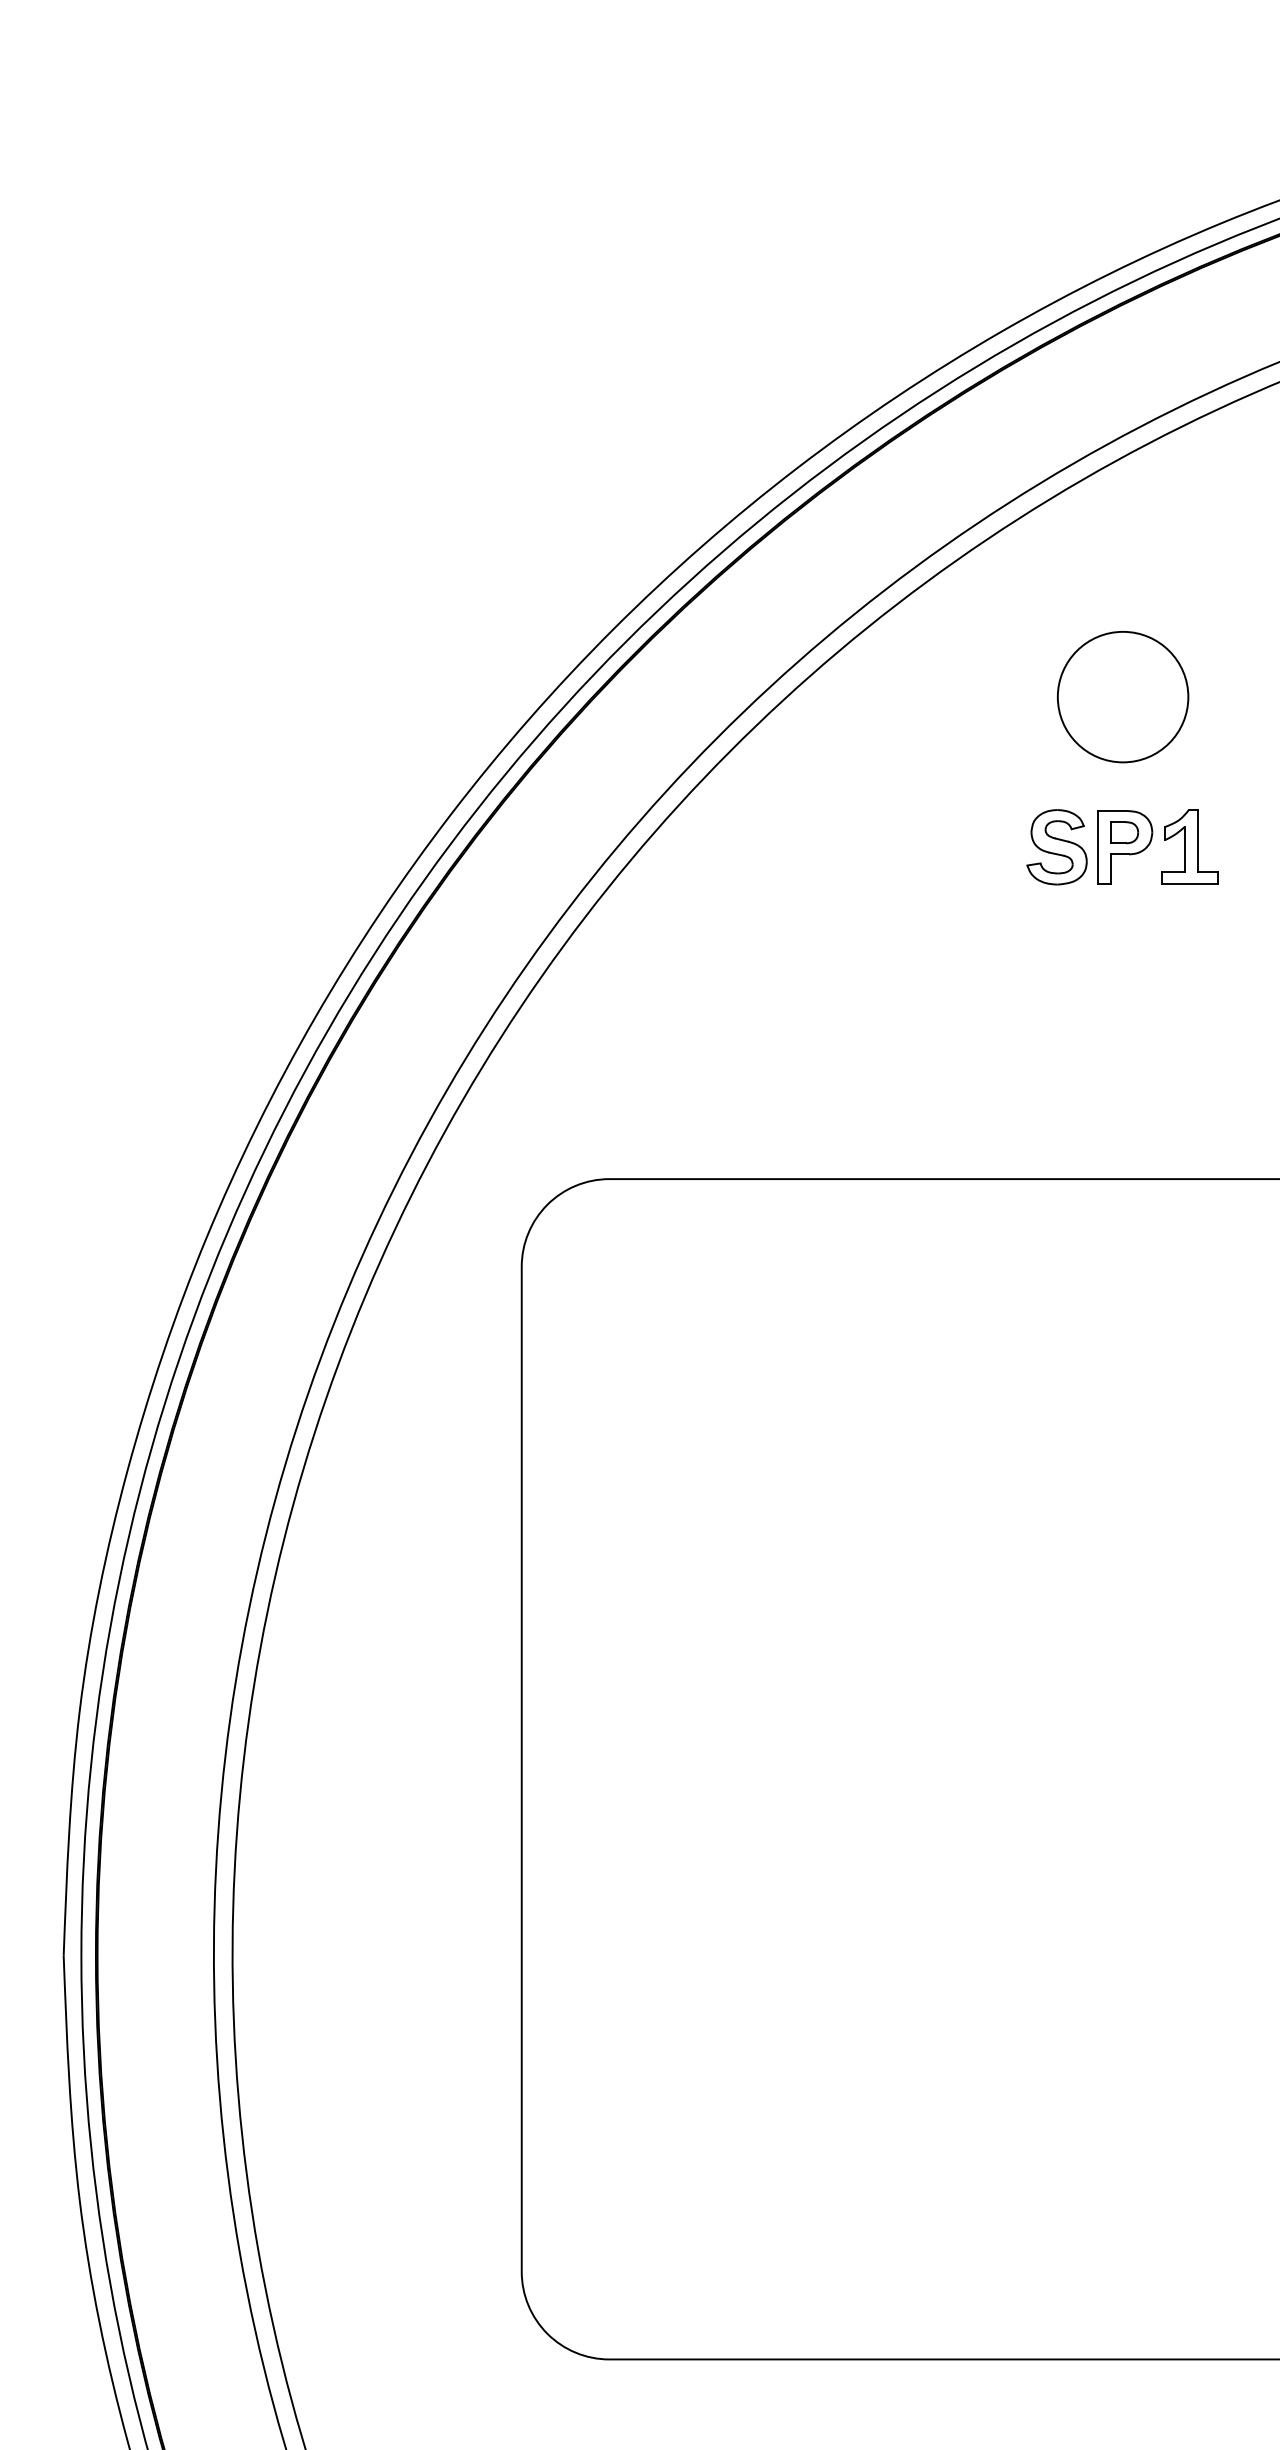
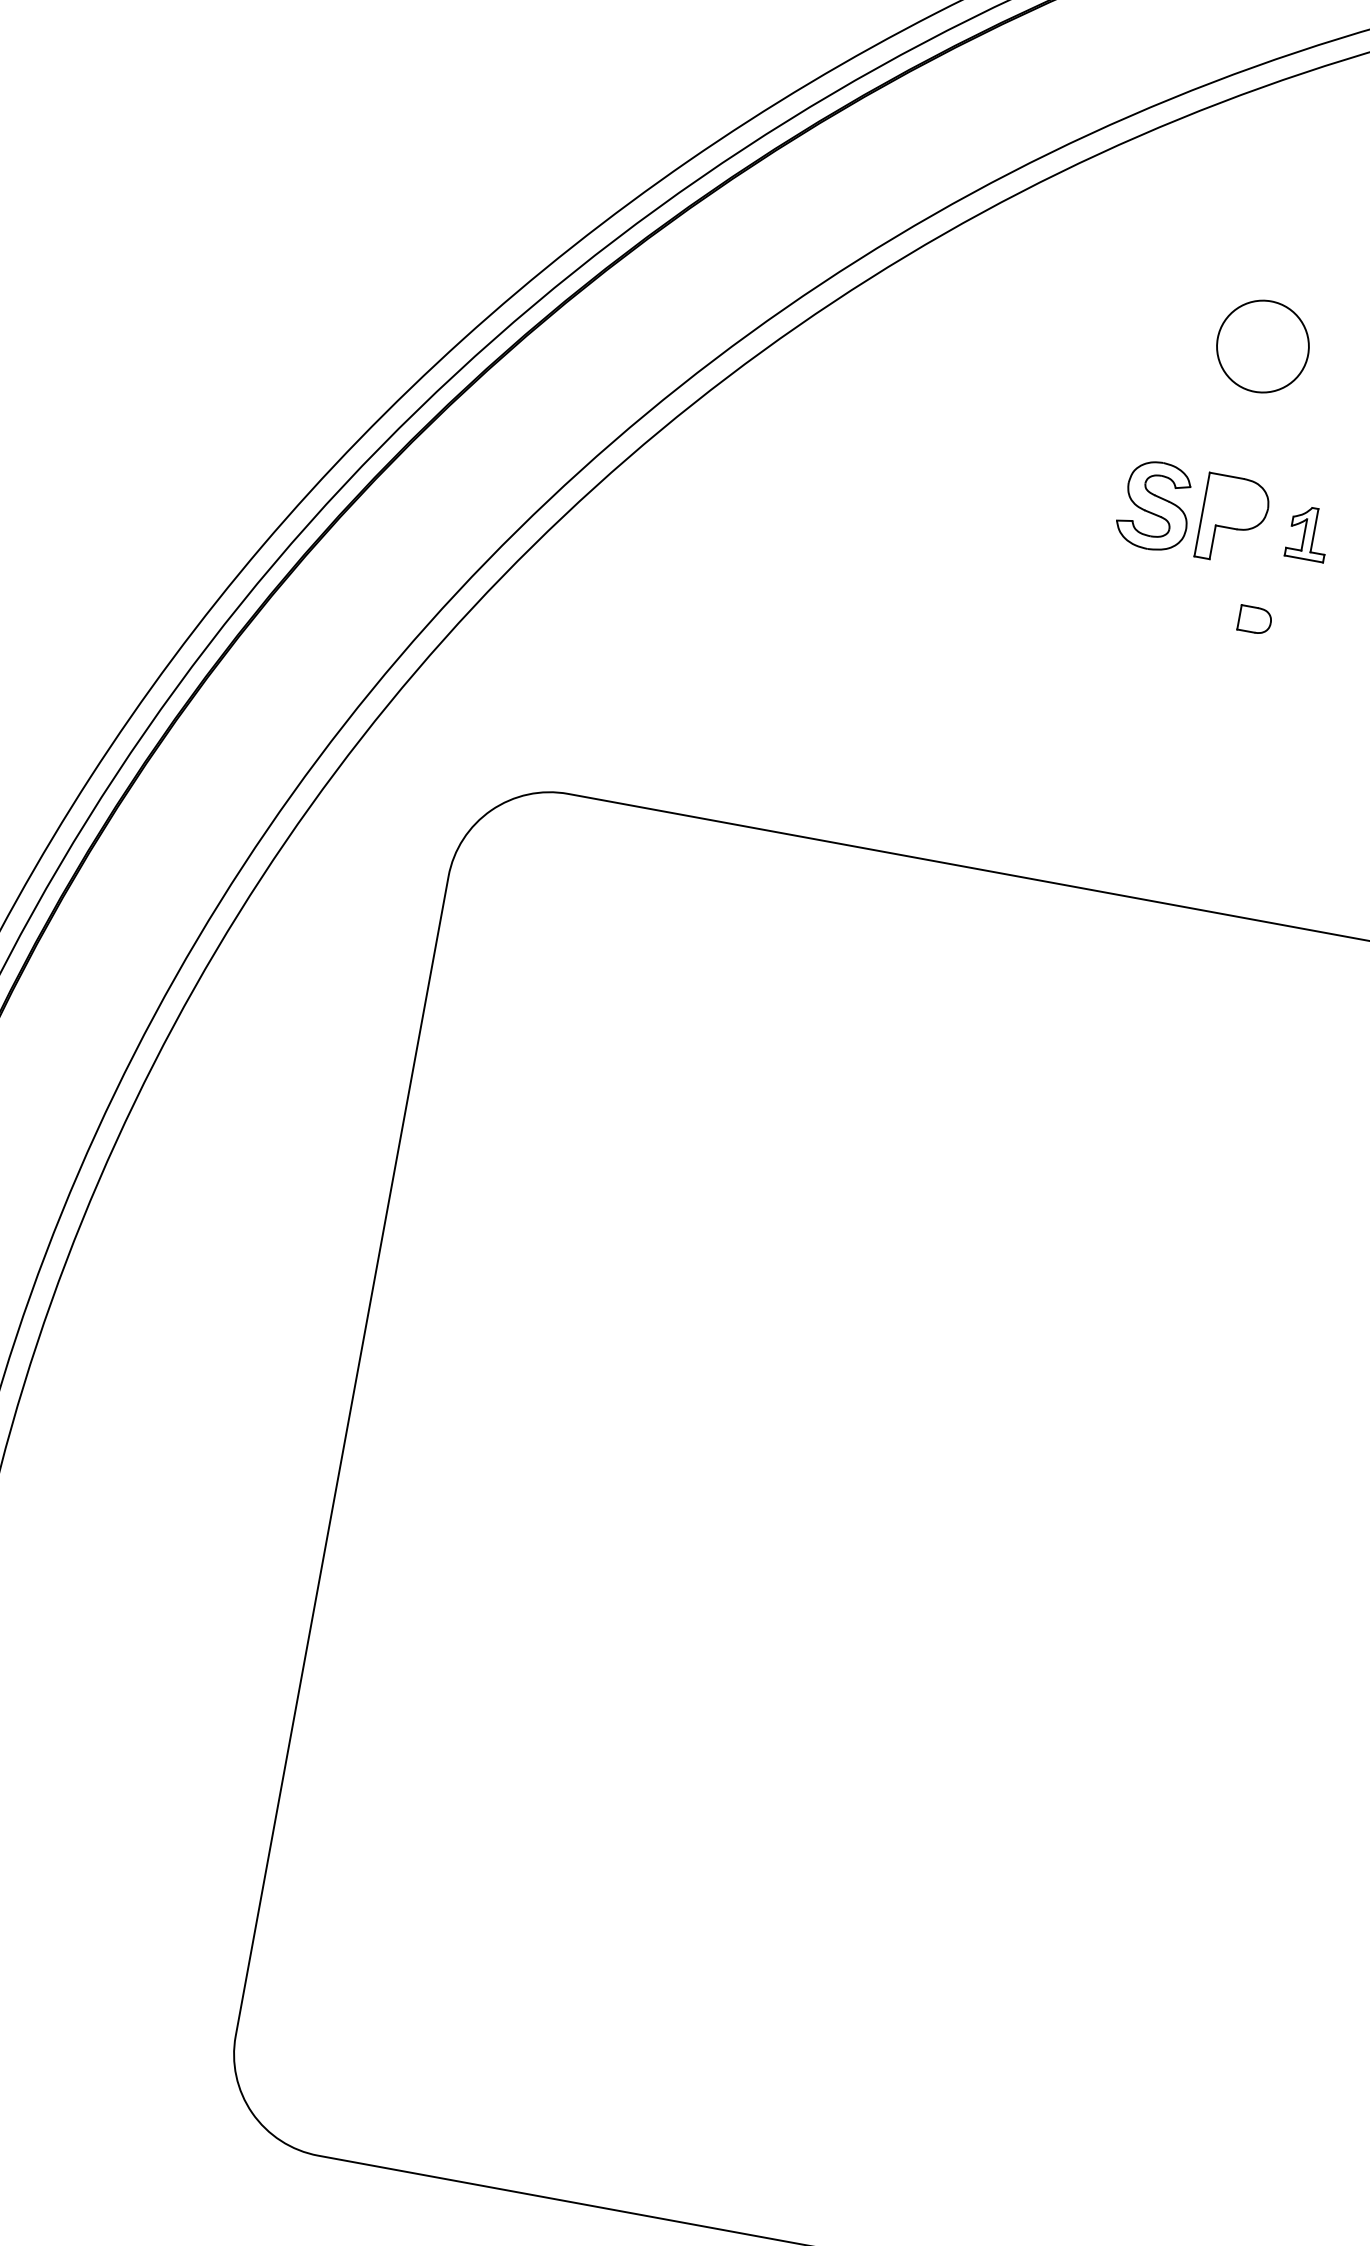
circle: (1122, 696) -> (1262, 345), size x0.6
part: (1124, 832) -> (1255, 619), moved
part: (1189, 846) -> (1307, 533), size x0.6

